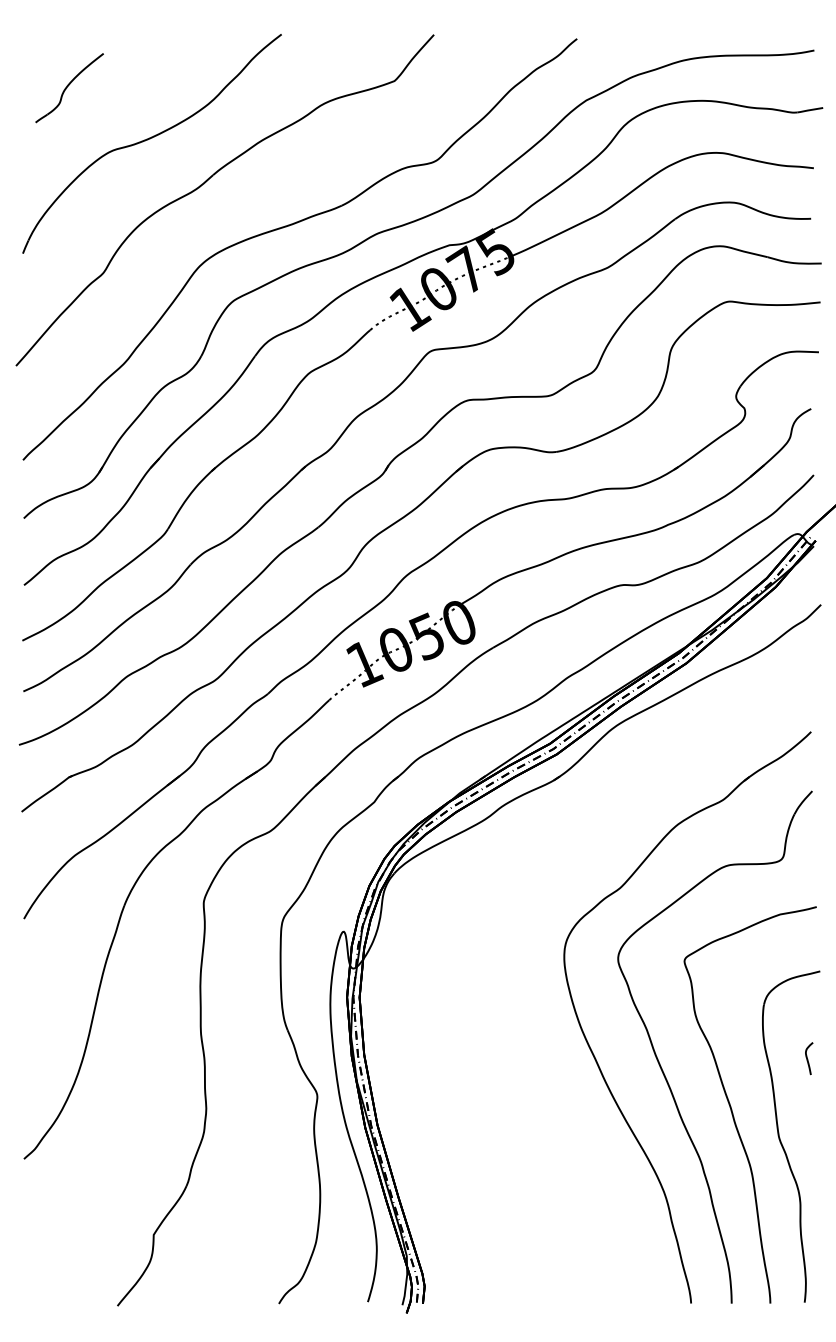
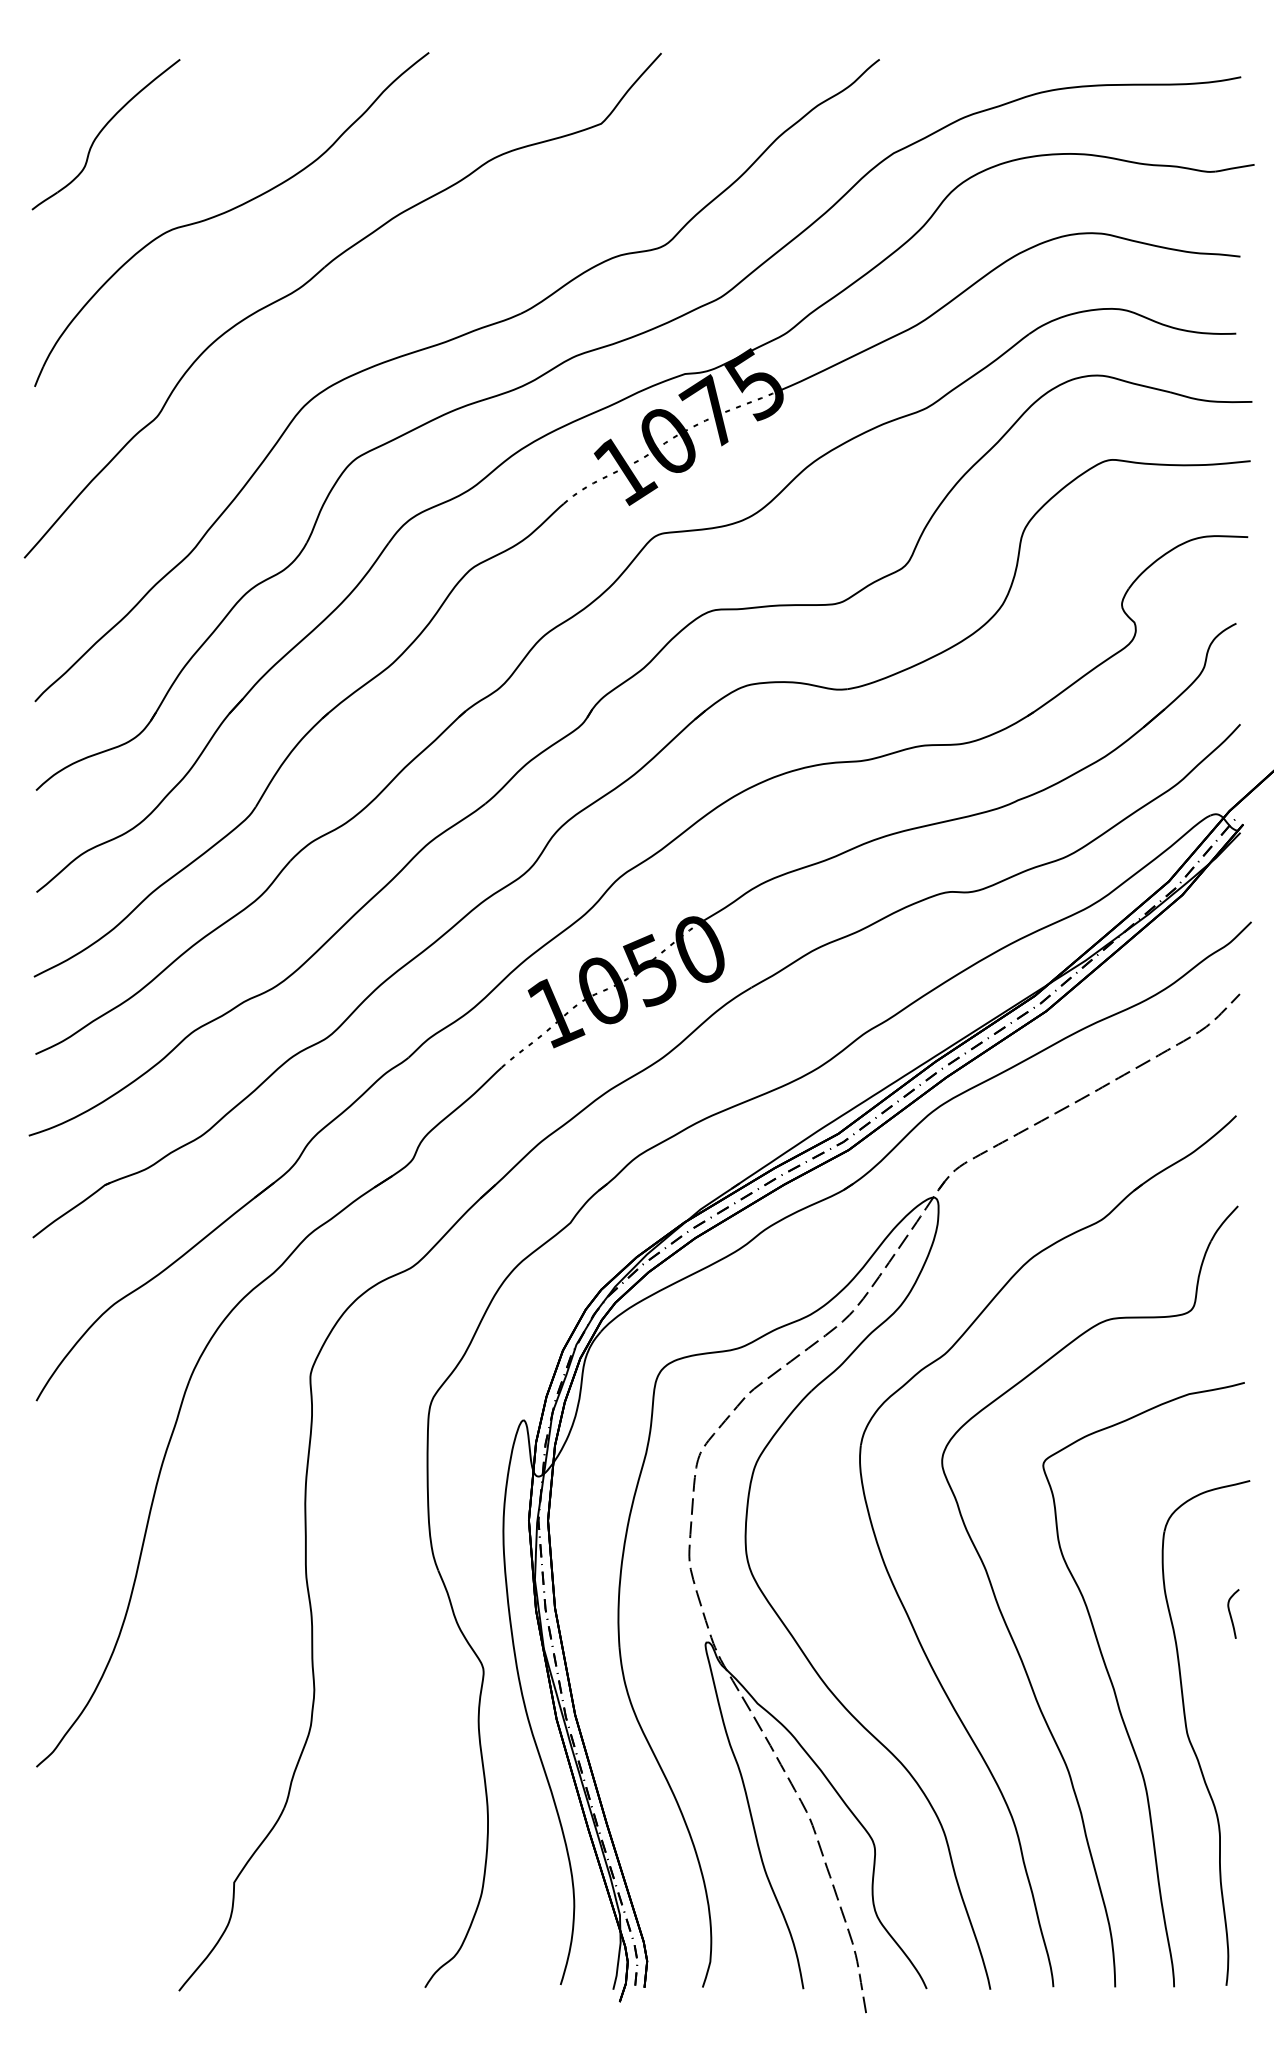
part: (69, 87) -> (105, 133), size x1.43
part: (543, 904) -> (828, 1378), added

